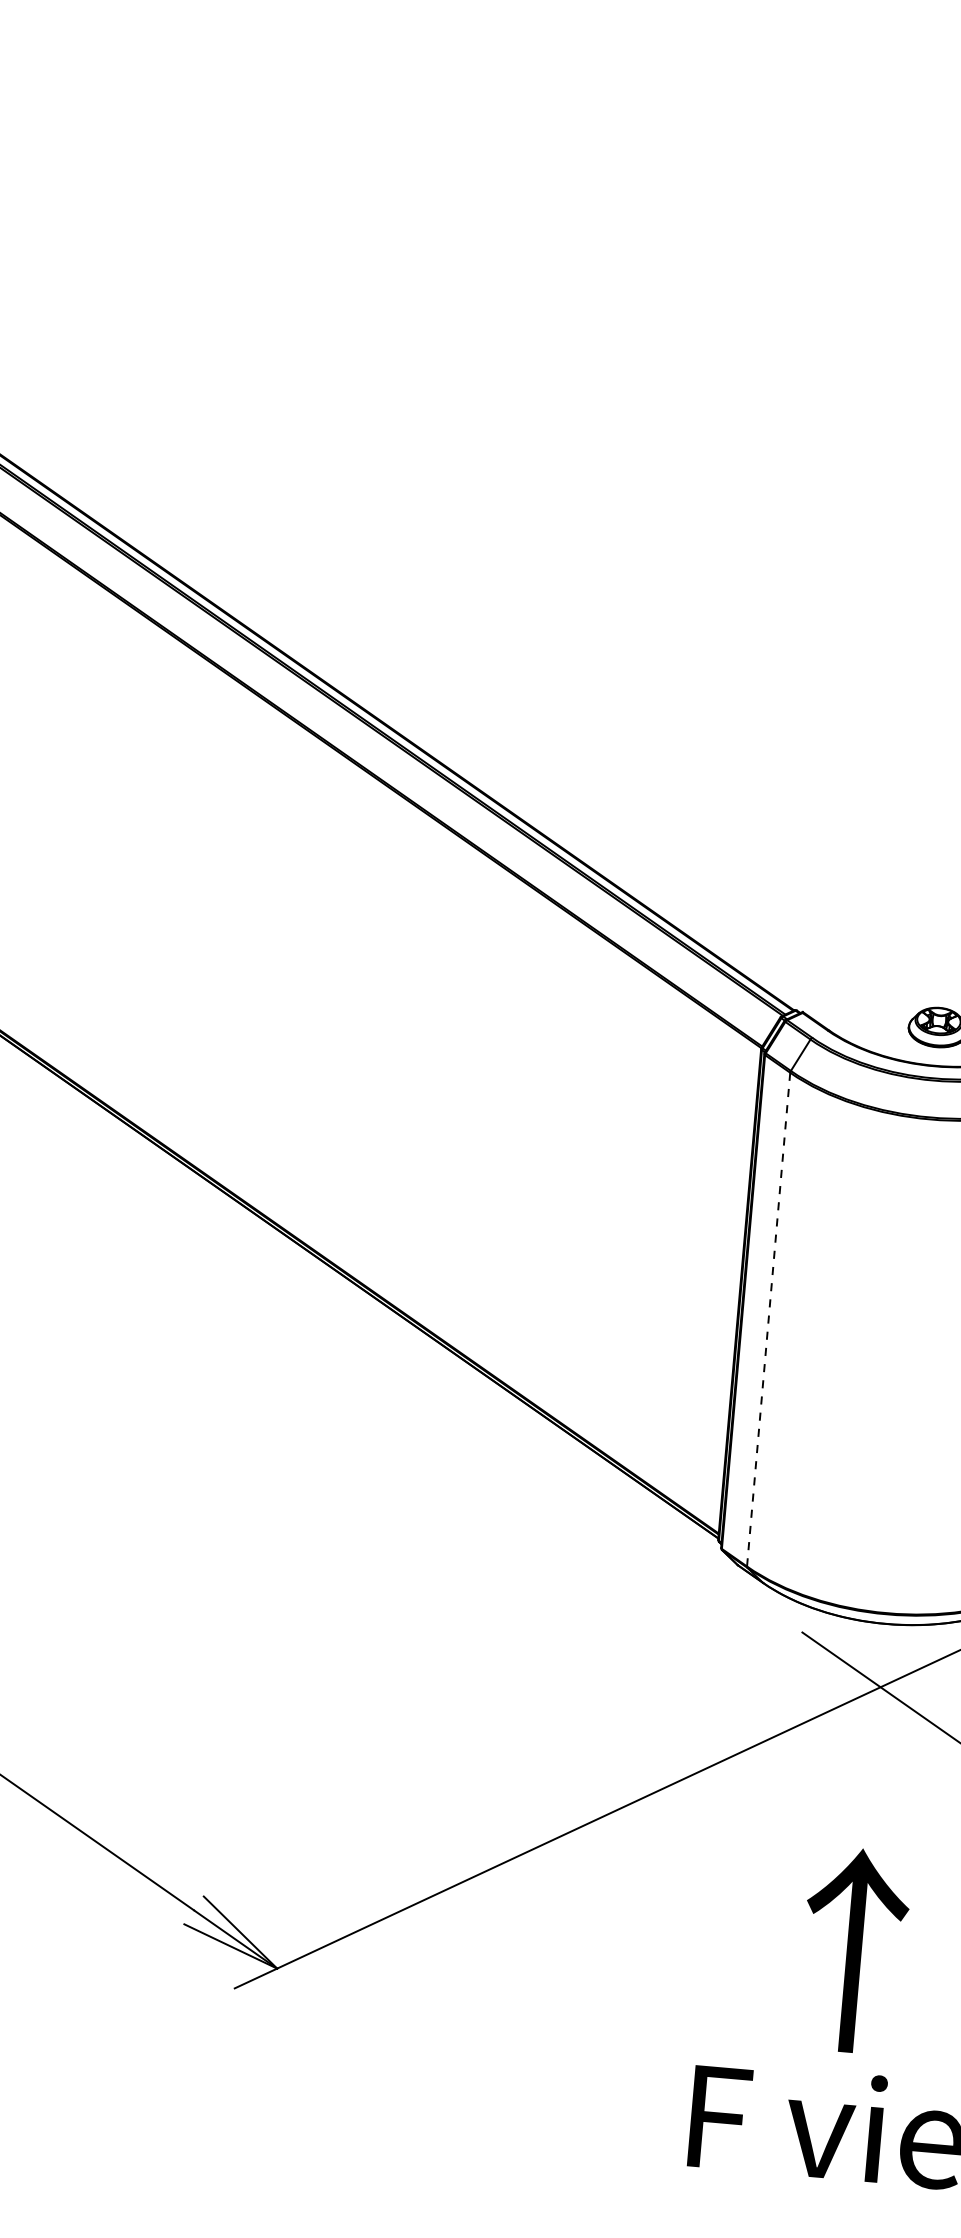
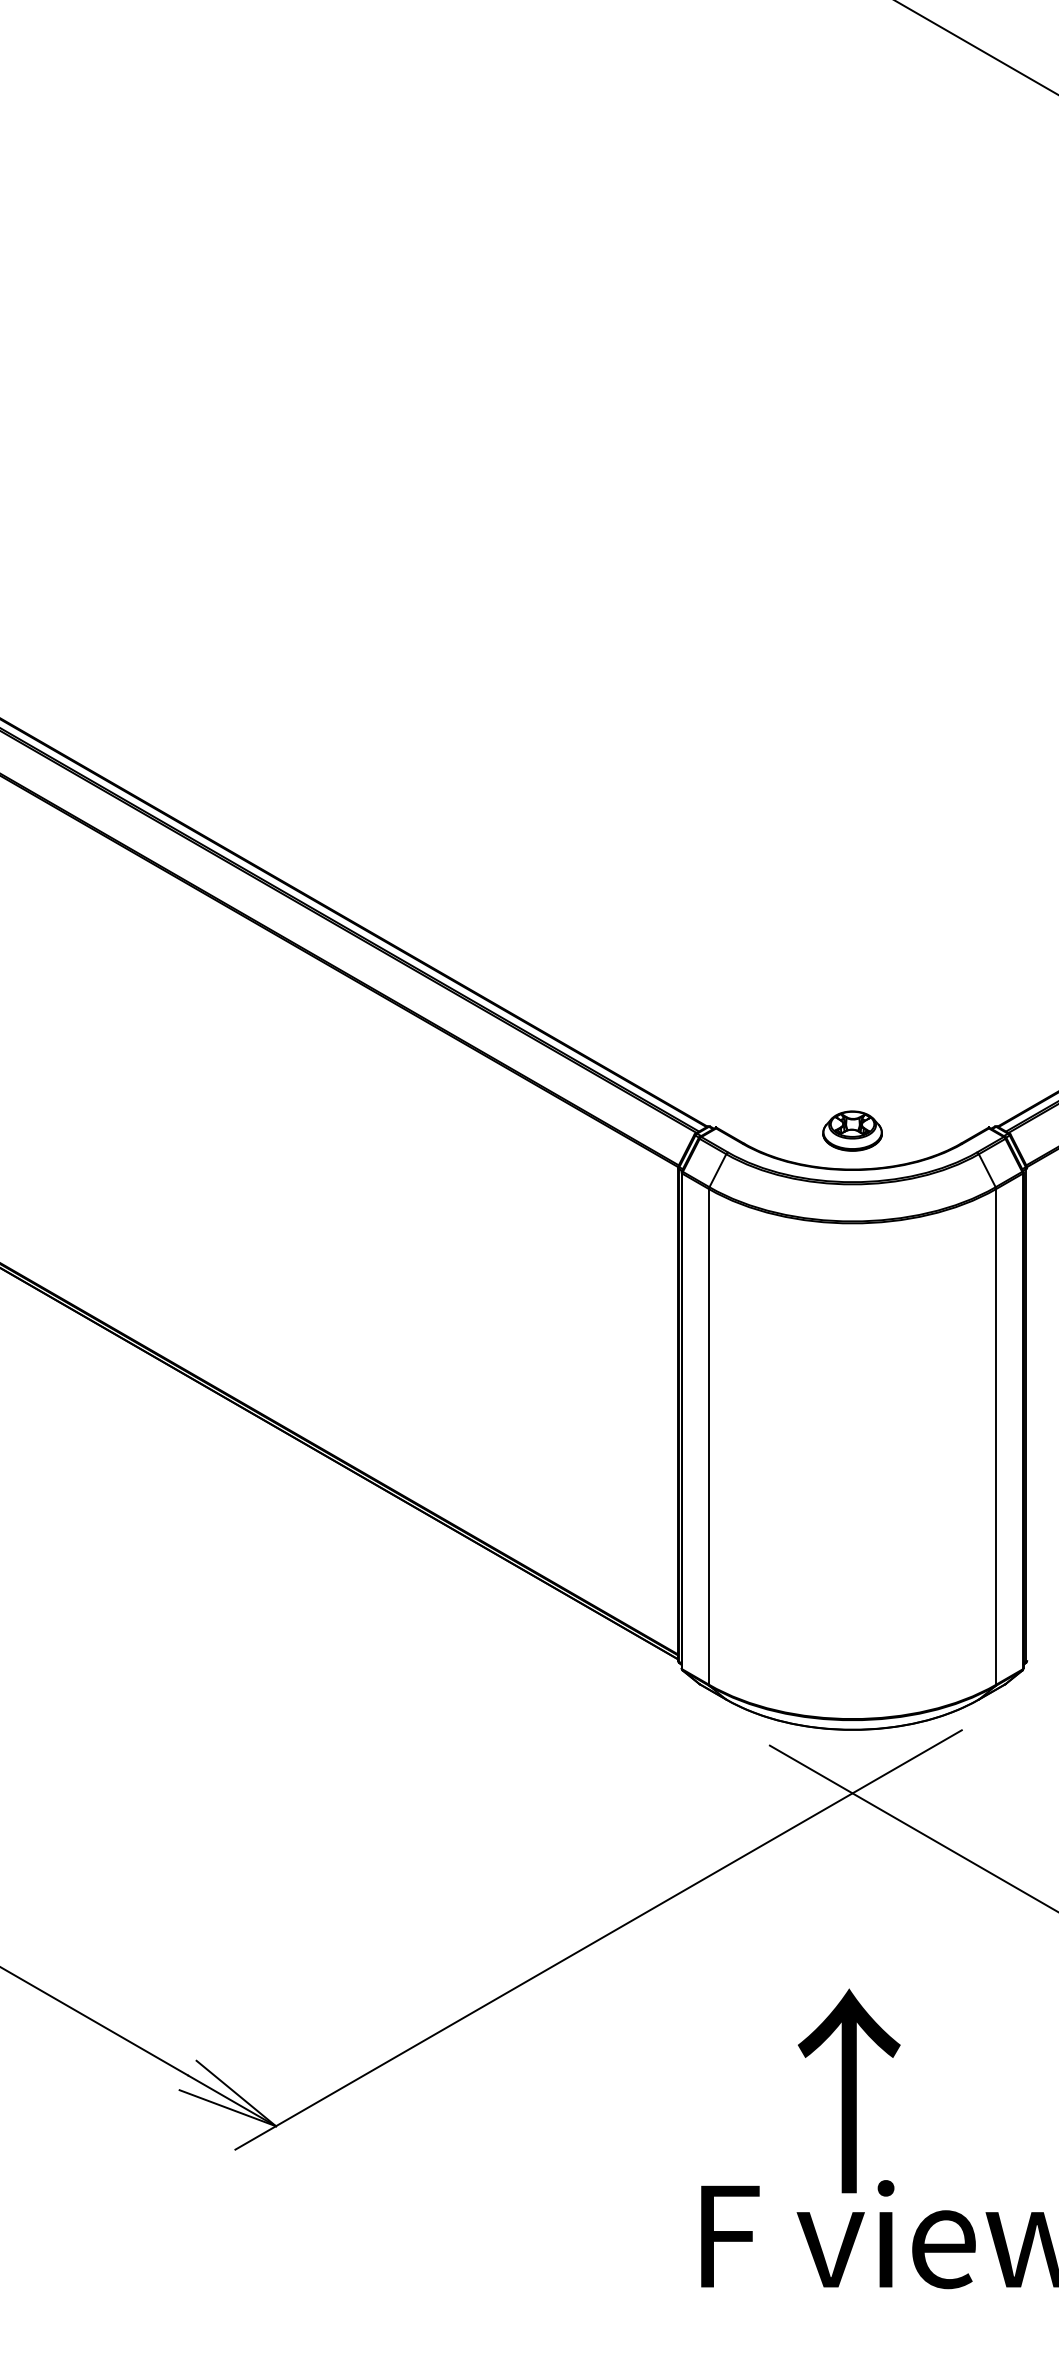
line: (768, 1319) -> (708, 1436), dashed -> solid
text: (854, 1950) -> (849, 2090), moved

